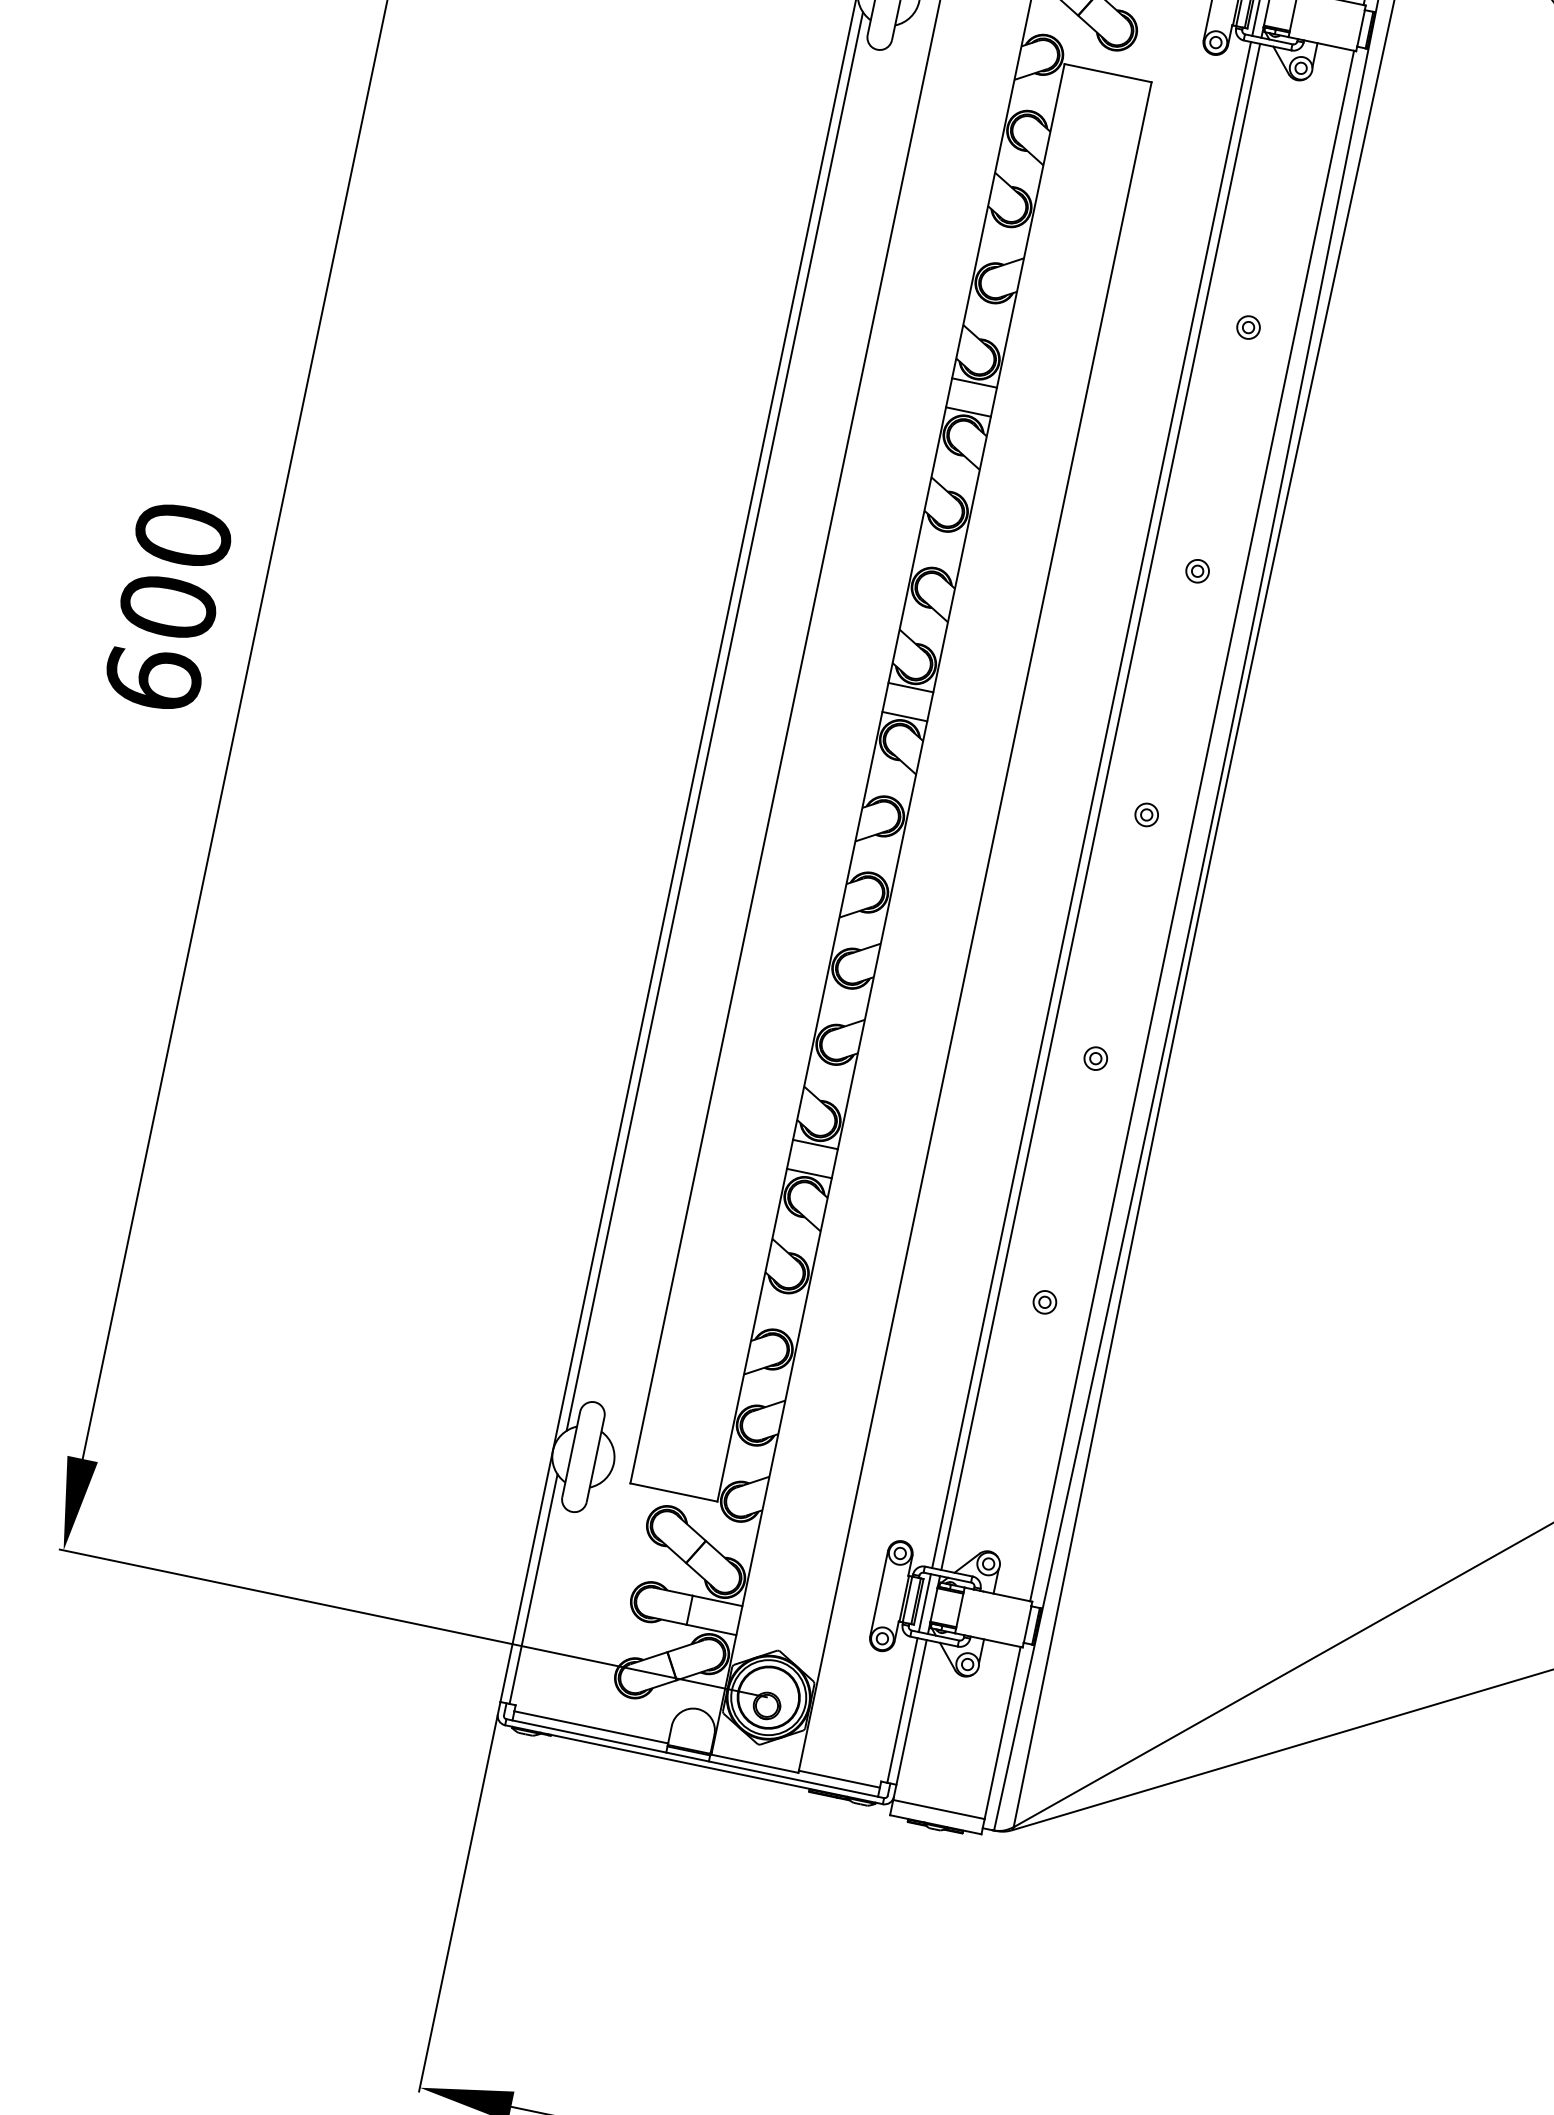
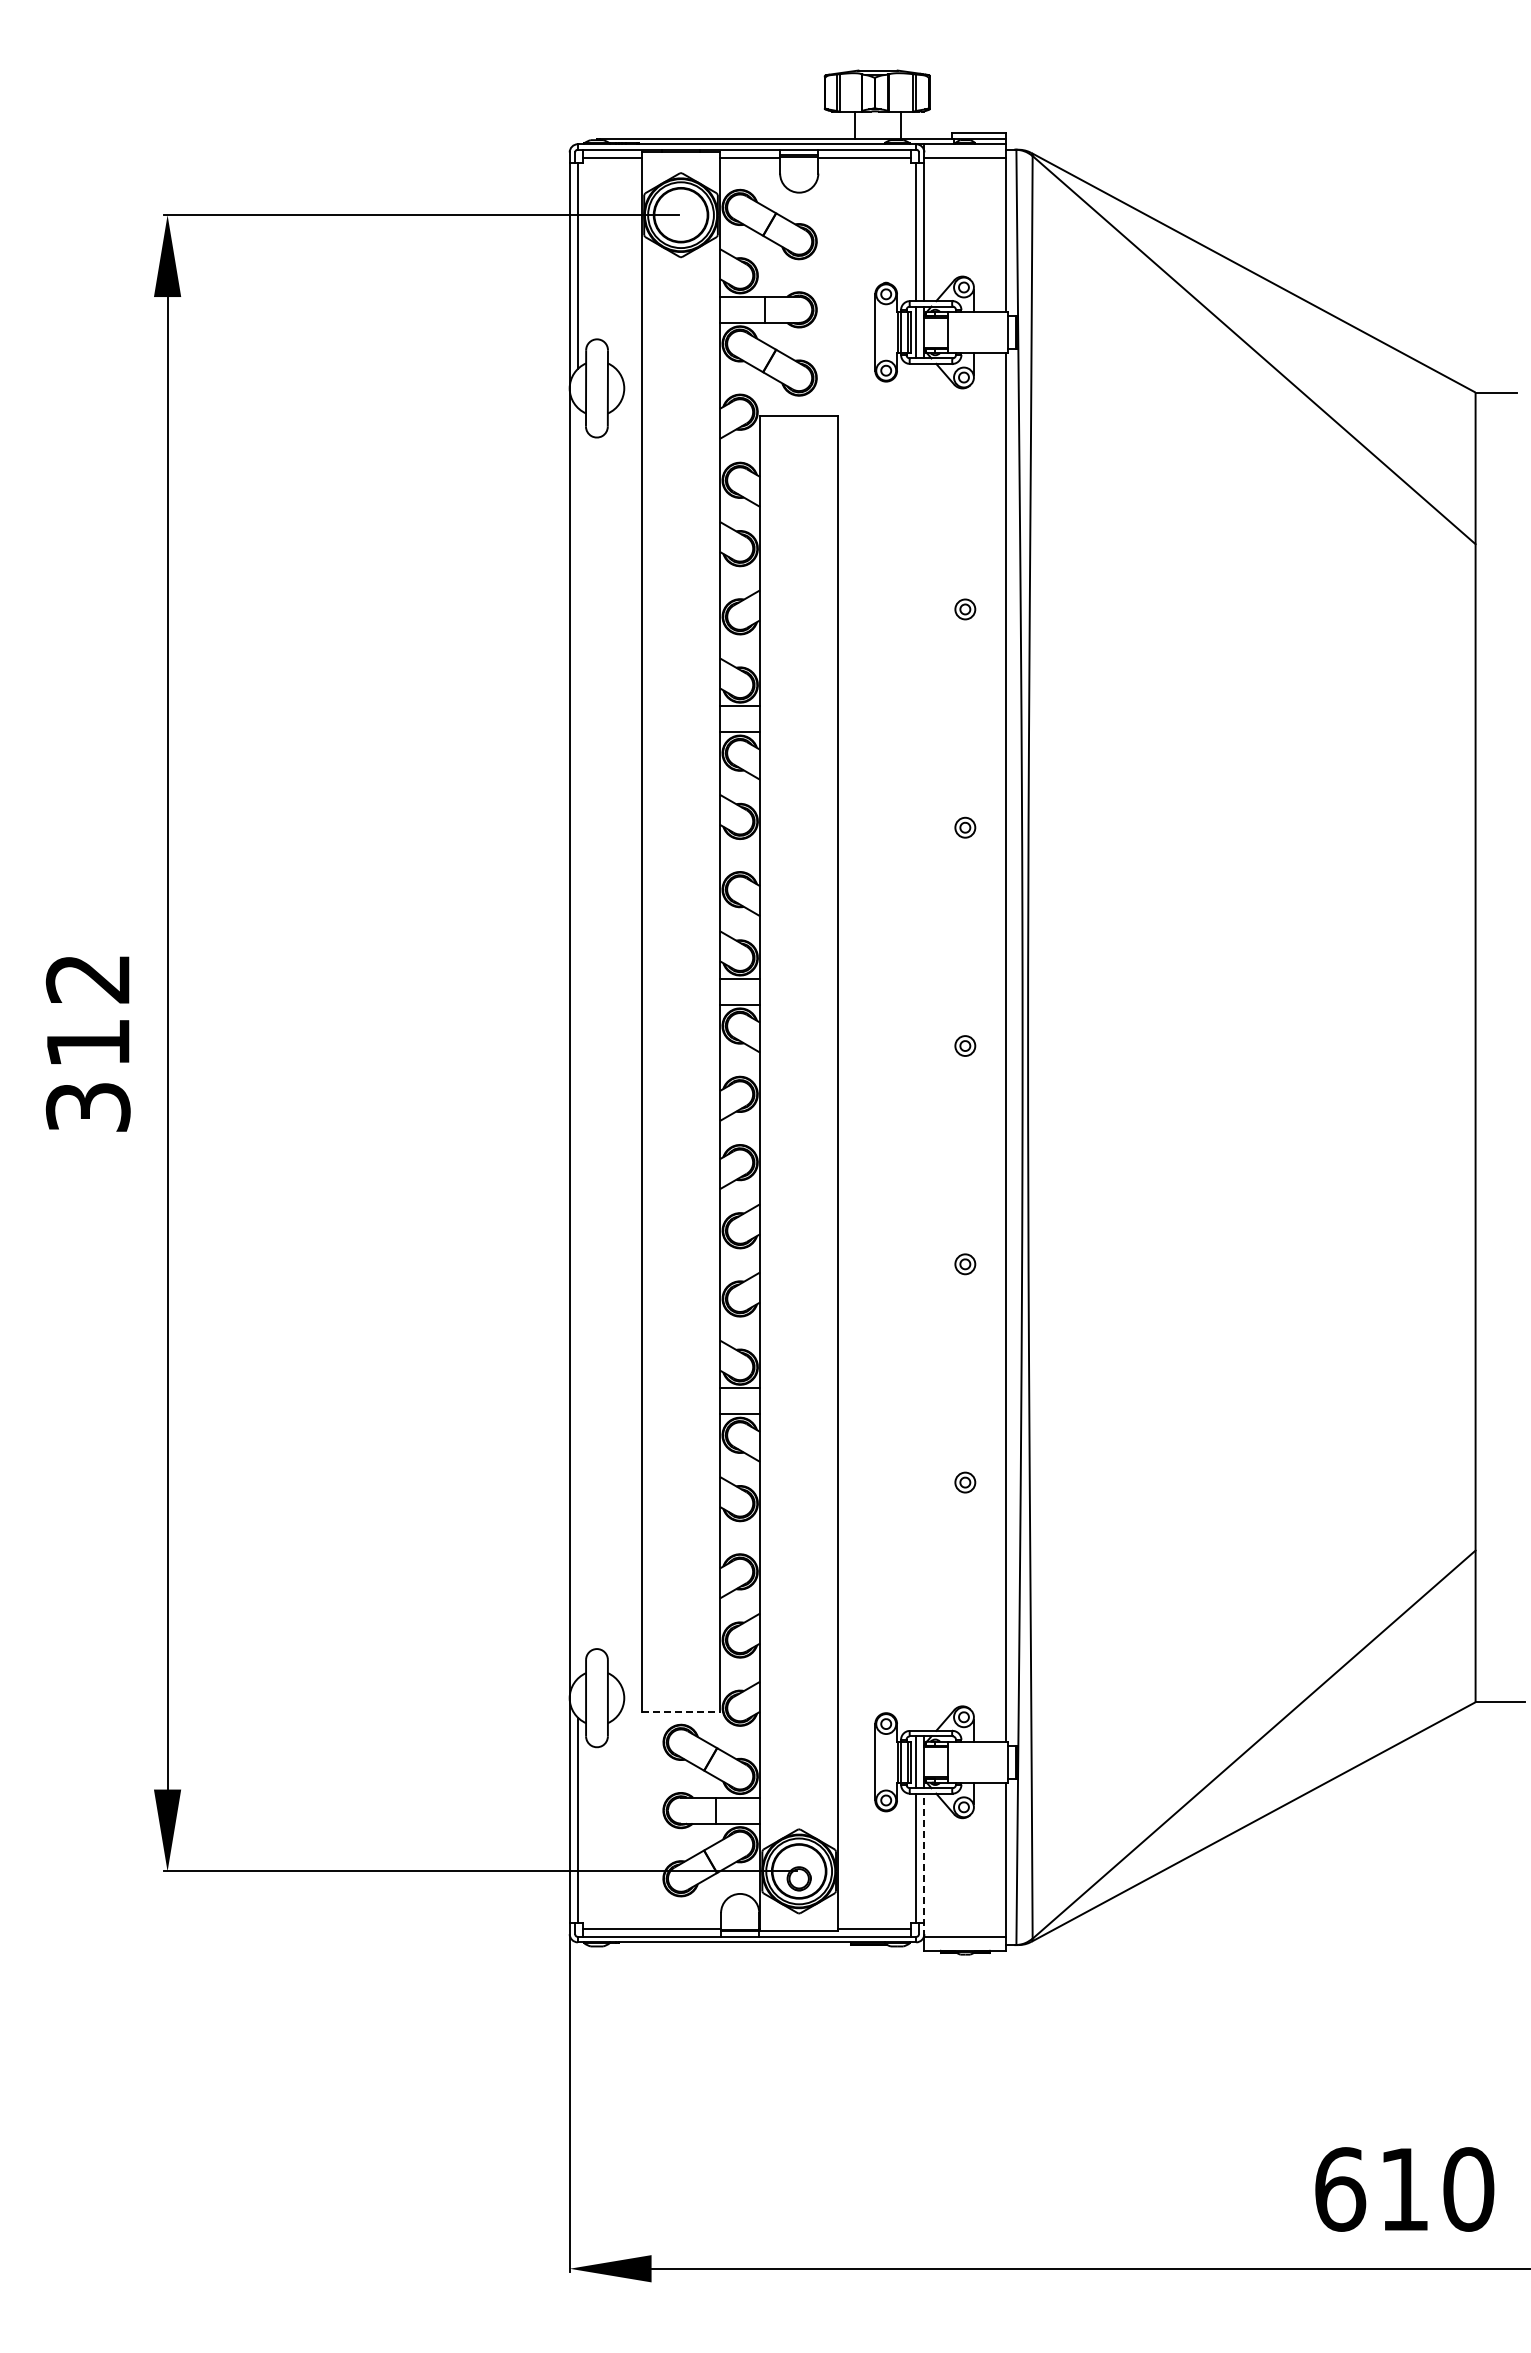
text: (167, 606) -> (87, 1042), 600 -> 312
line: (714, 720) -> (577, 1042), removed
line: (1092, 804) -> (916, 1046), removed
line: (1101, 805) -> (924, 1046), removed
line: (674, 1492) -> (681, 1712), solid -> dashed
line: (910, 1720) -> (924, 1865), solid -> dashed

